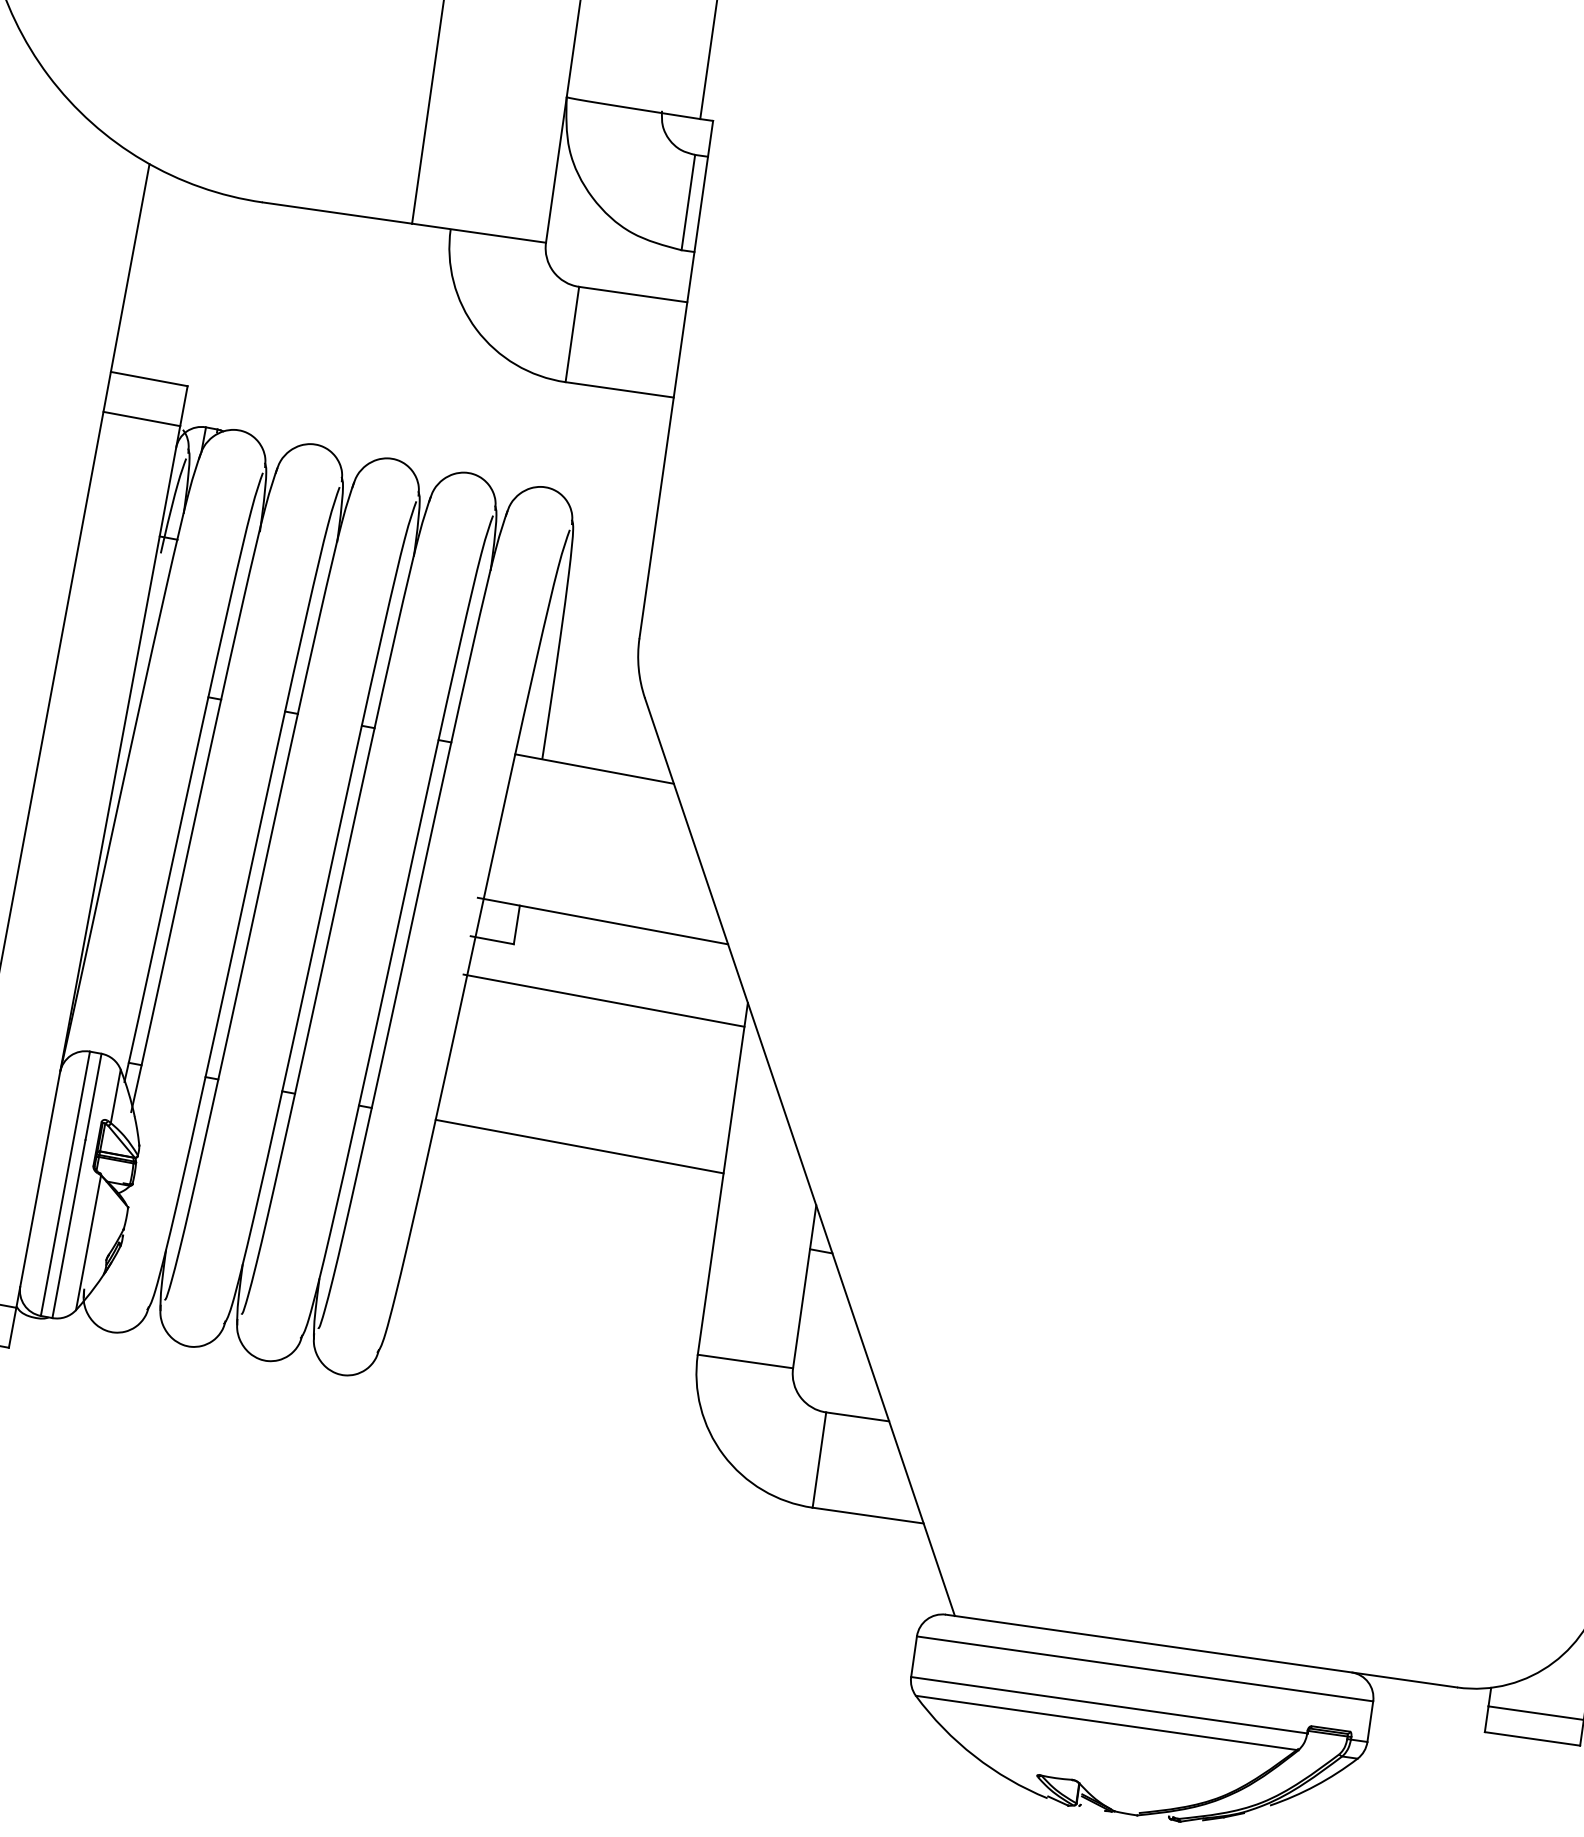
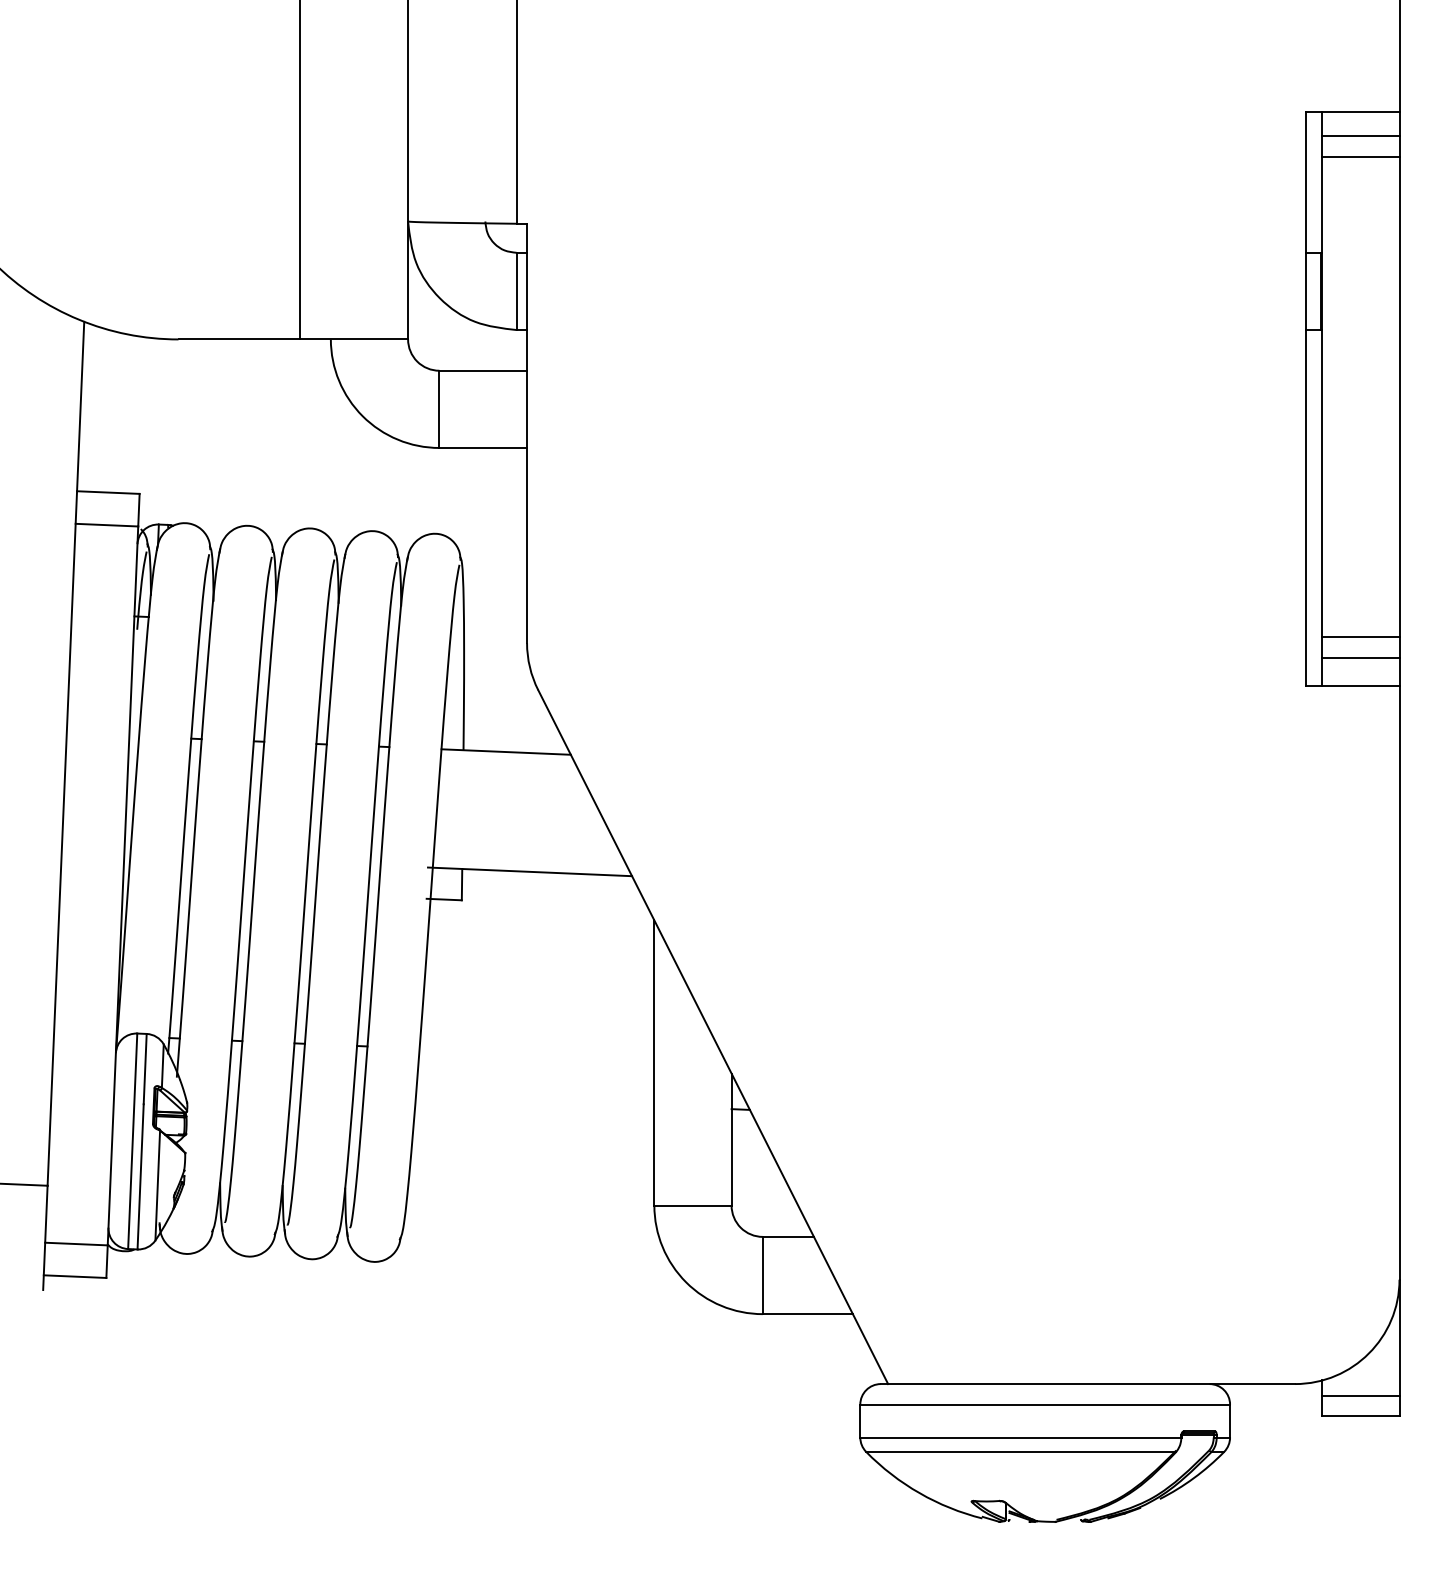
line: (603, 1000) -> (539, 934), removed
line: (579, 1146) -> (536, 1053), removed

